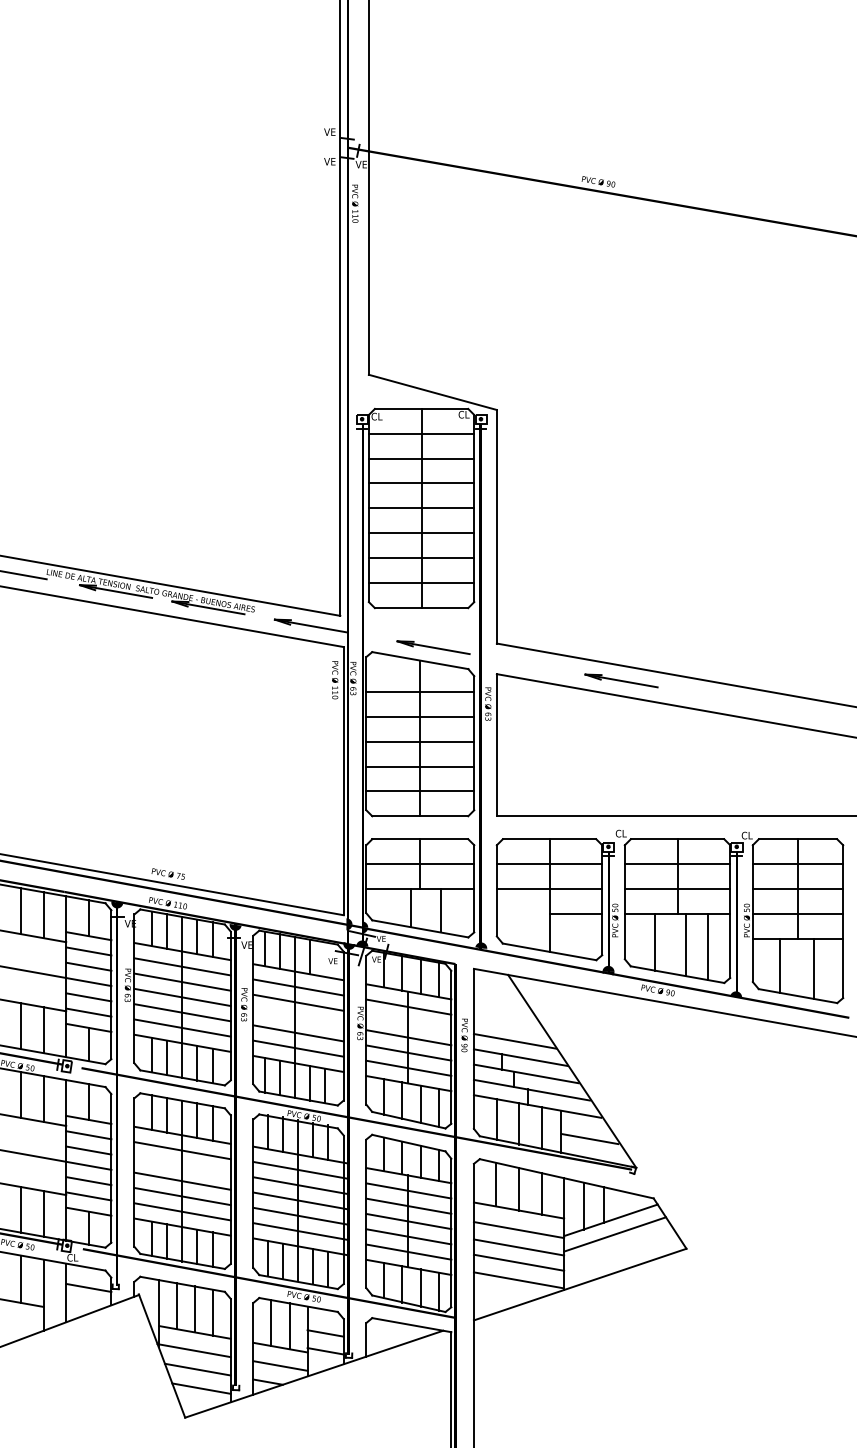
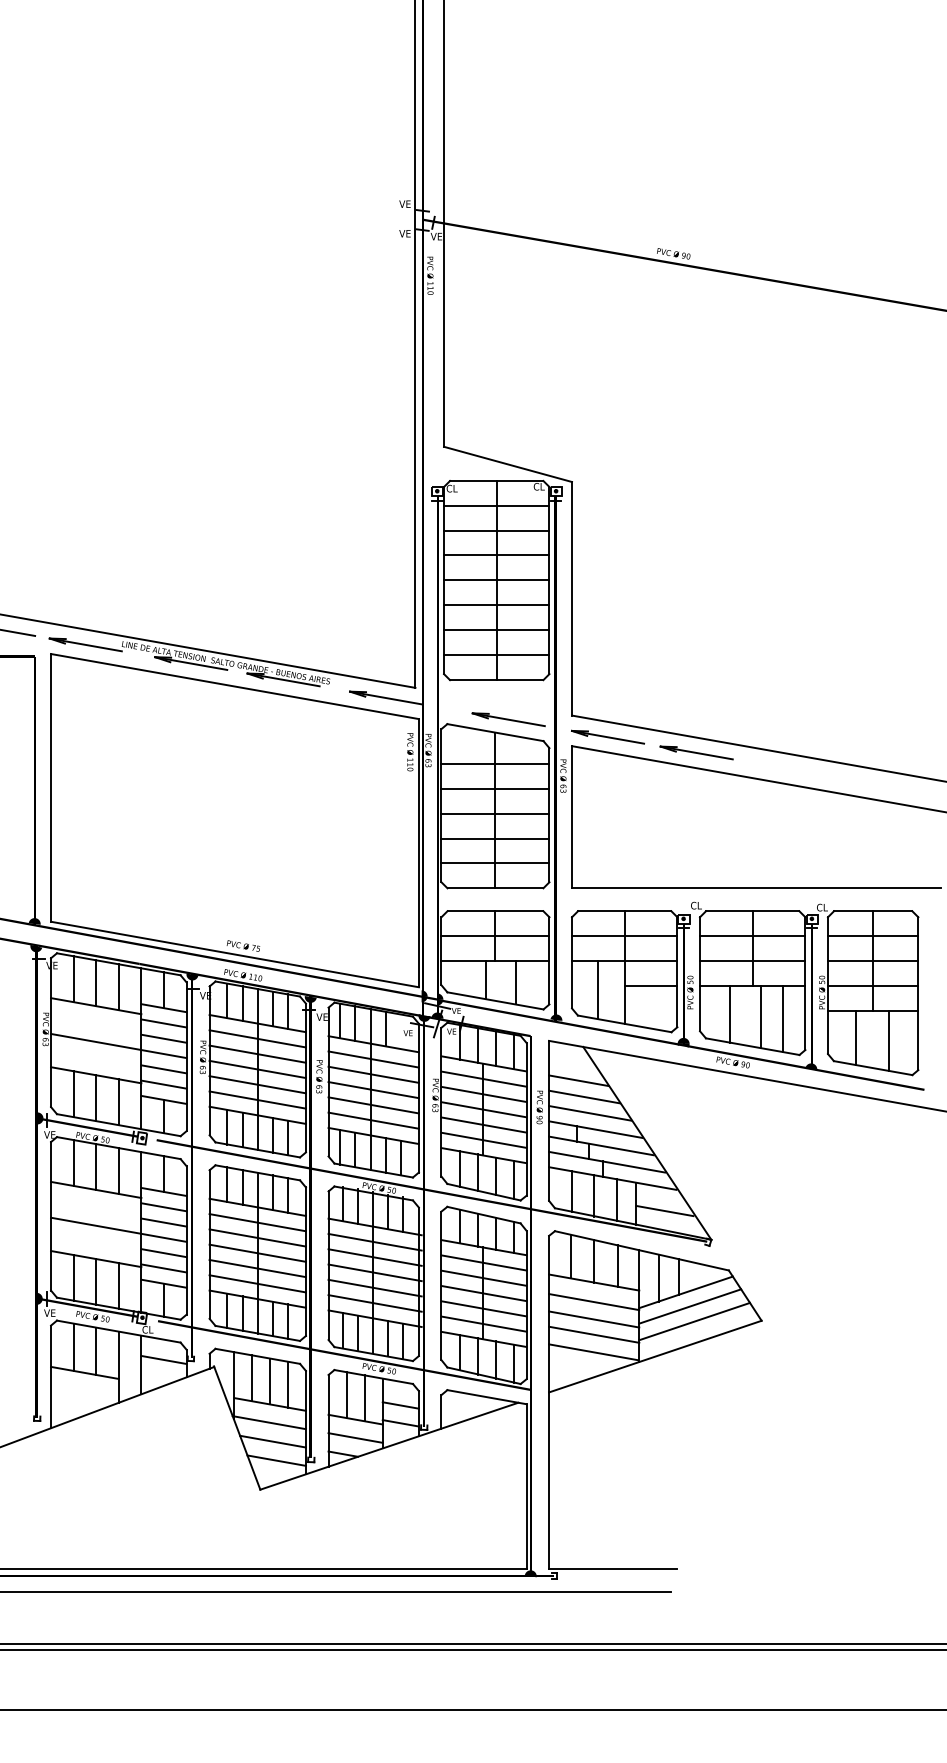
part: (532, 664) -> (607, 736), added
line: (523, 917) -> (598, 989), added
line: (503, 1008) -> (578, 1080), added
line: (298, 1018) -> (373, 1090), added
line: (408, 1022) -> (483, 1094), added
line: (509, 1024) -> (584, 1096), added
line: (182, 1165) -> (257, 1237), added
line: (619, 1249) -> (694, 1321), added

